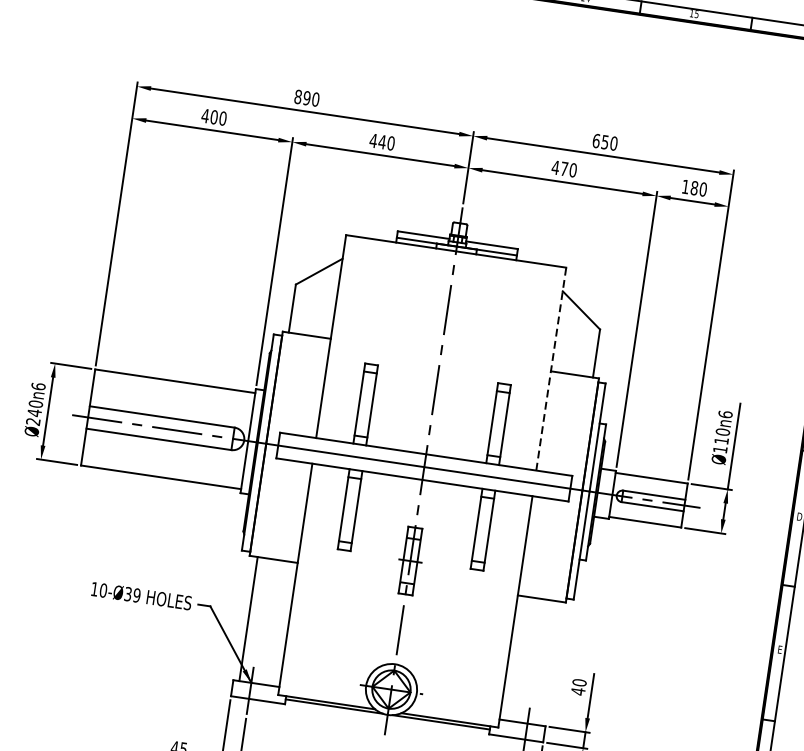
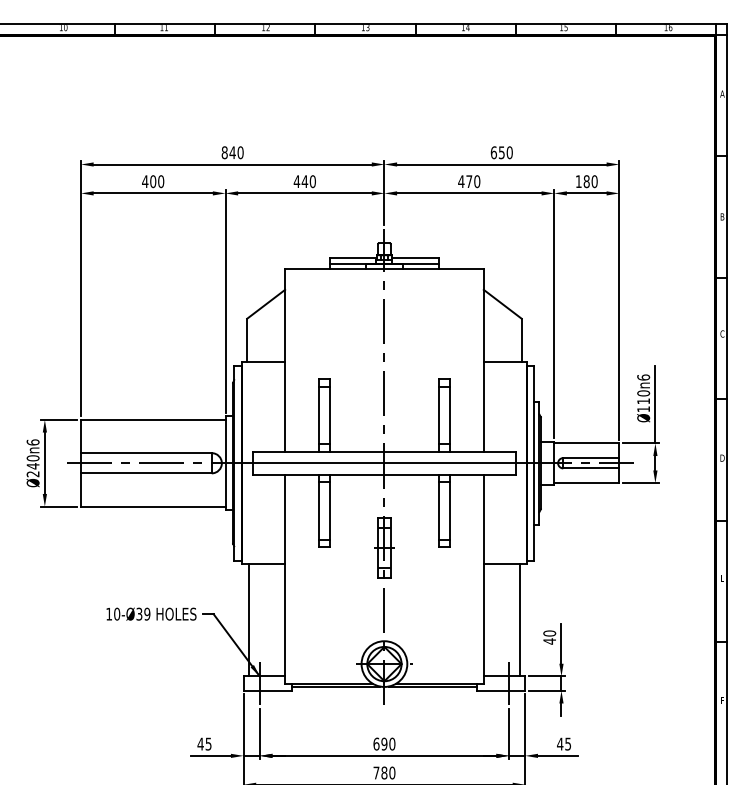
text: (306, 97) -> (232, 152), 890 -> 840
line: (550, 369) -> (483, 360), dashed -> solid
line: (548, 663) -> (519, 620), added

